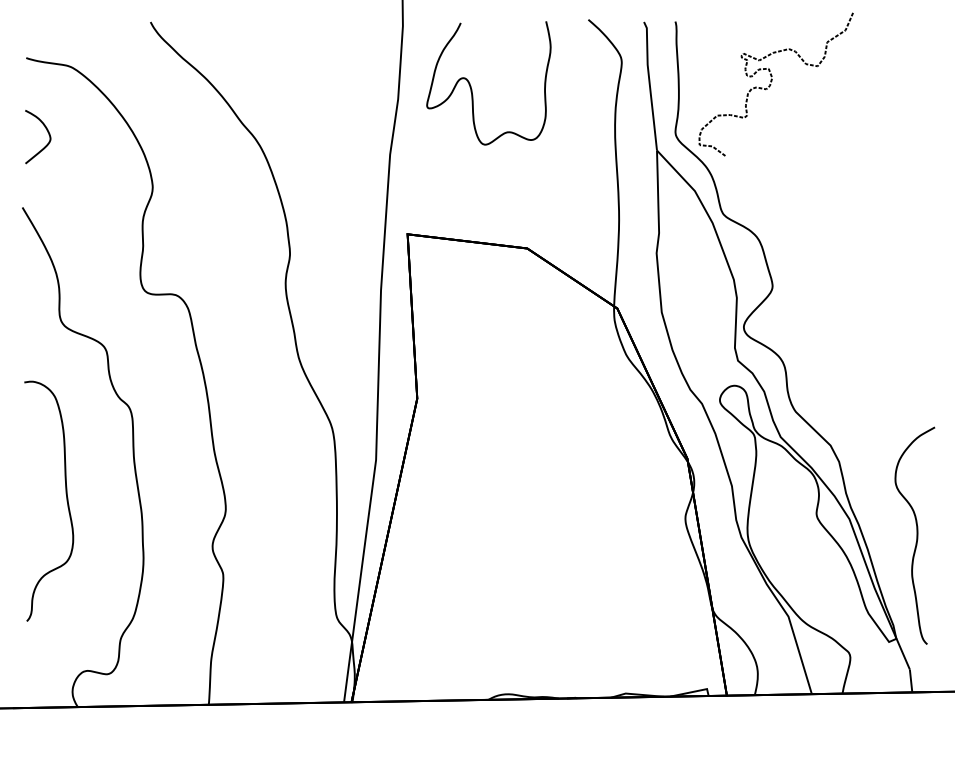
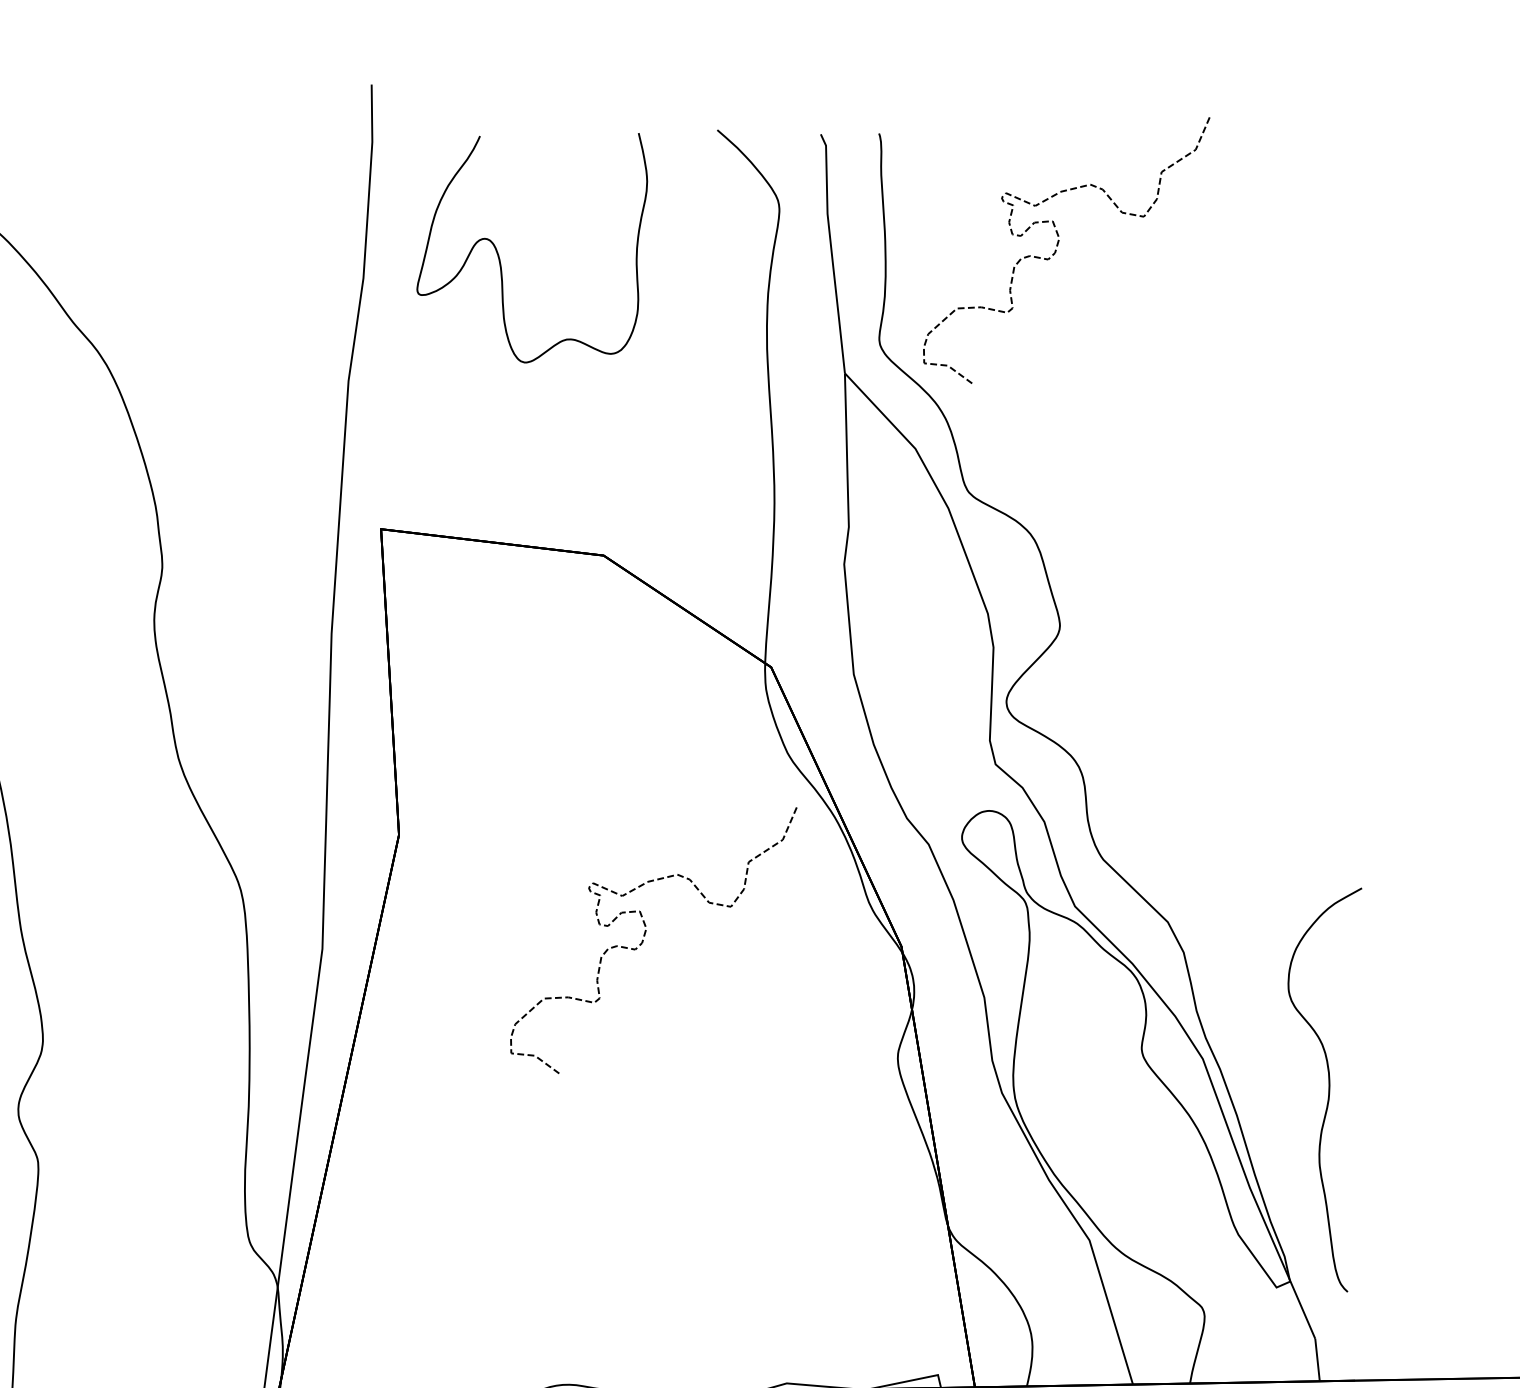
curve: (549, 455) -> (644, 940), added

